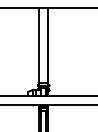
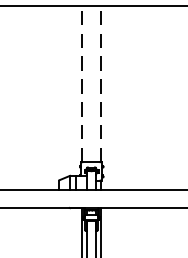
line: (39, 45) -> (82, 83), solid -> dashed
line: (48, 45) -> (101, 83), solid -> dashed

